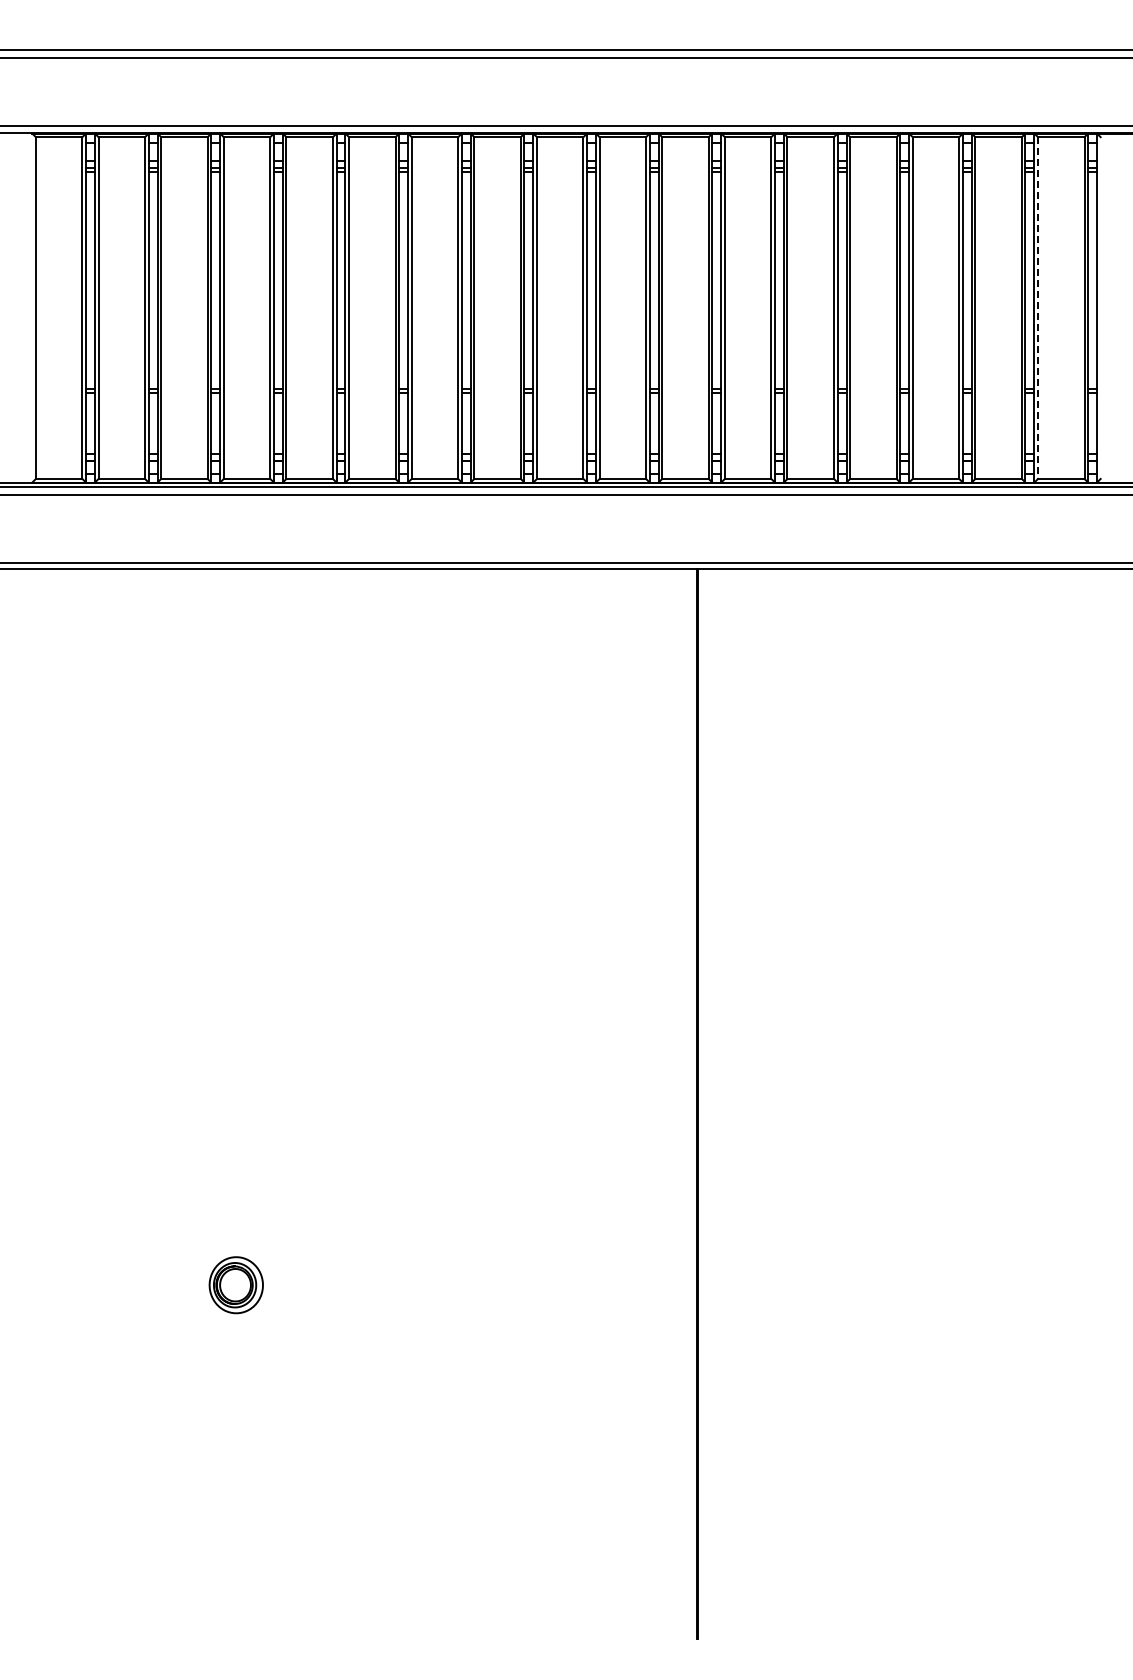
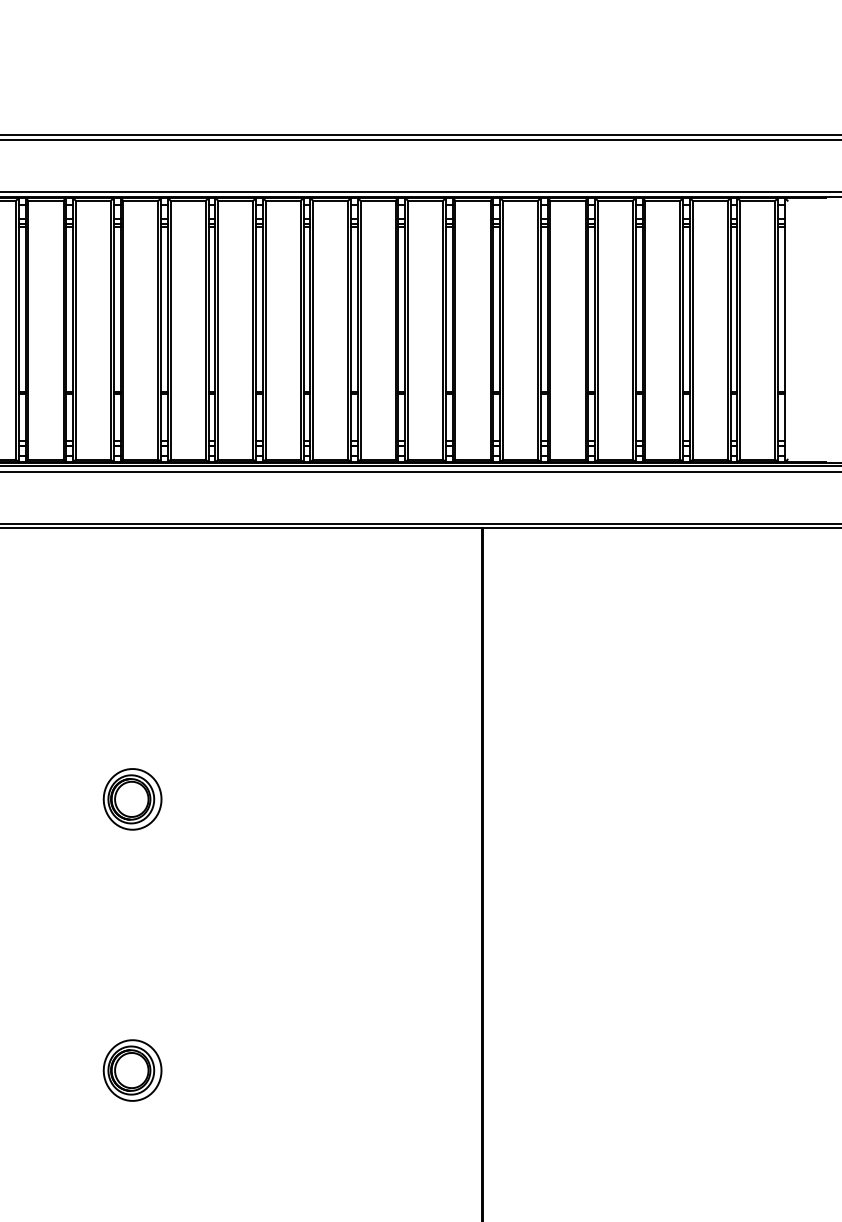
line: (1038, 308) -> (740, 330), dashed -> solid
part: (236, 927) -> (132, 799), added
part: (236, 1285) -> (132, 1070), size x1.43

